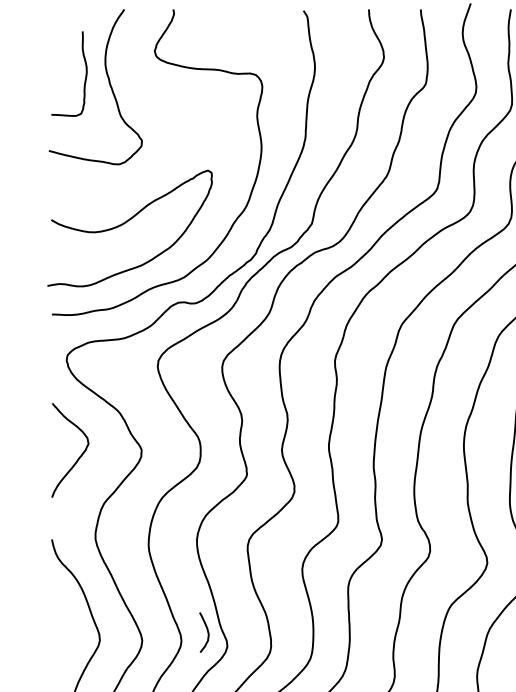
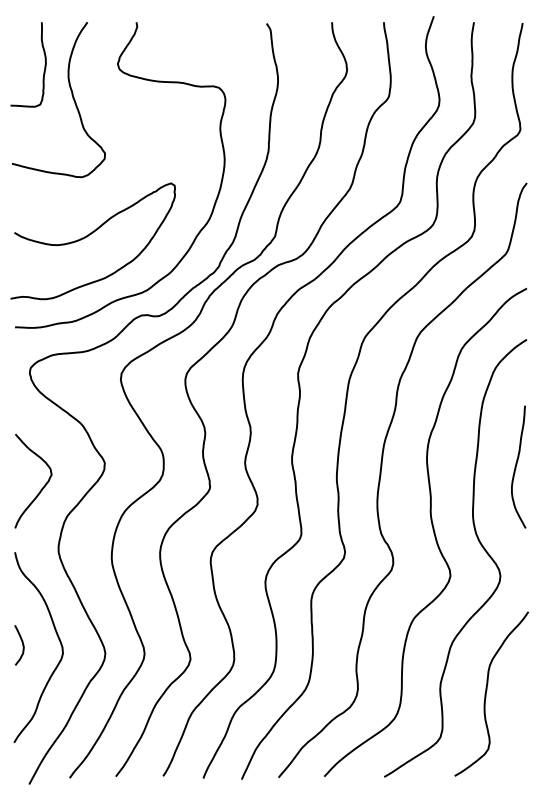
curve: (85, 73) -> (44, 64), moved
curve: (78, 457) -> (41, 488), moved
curve: (207, 632) -> (22, 645), moved

